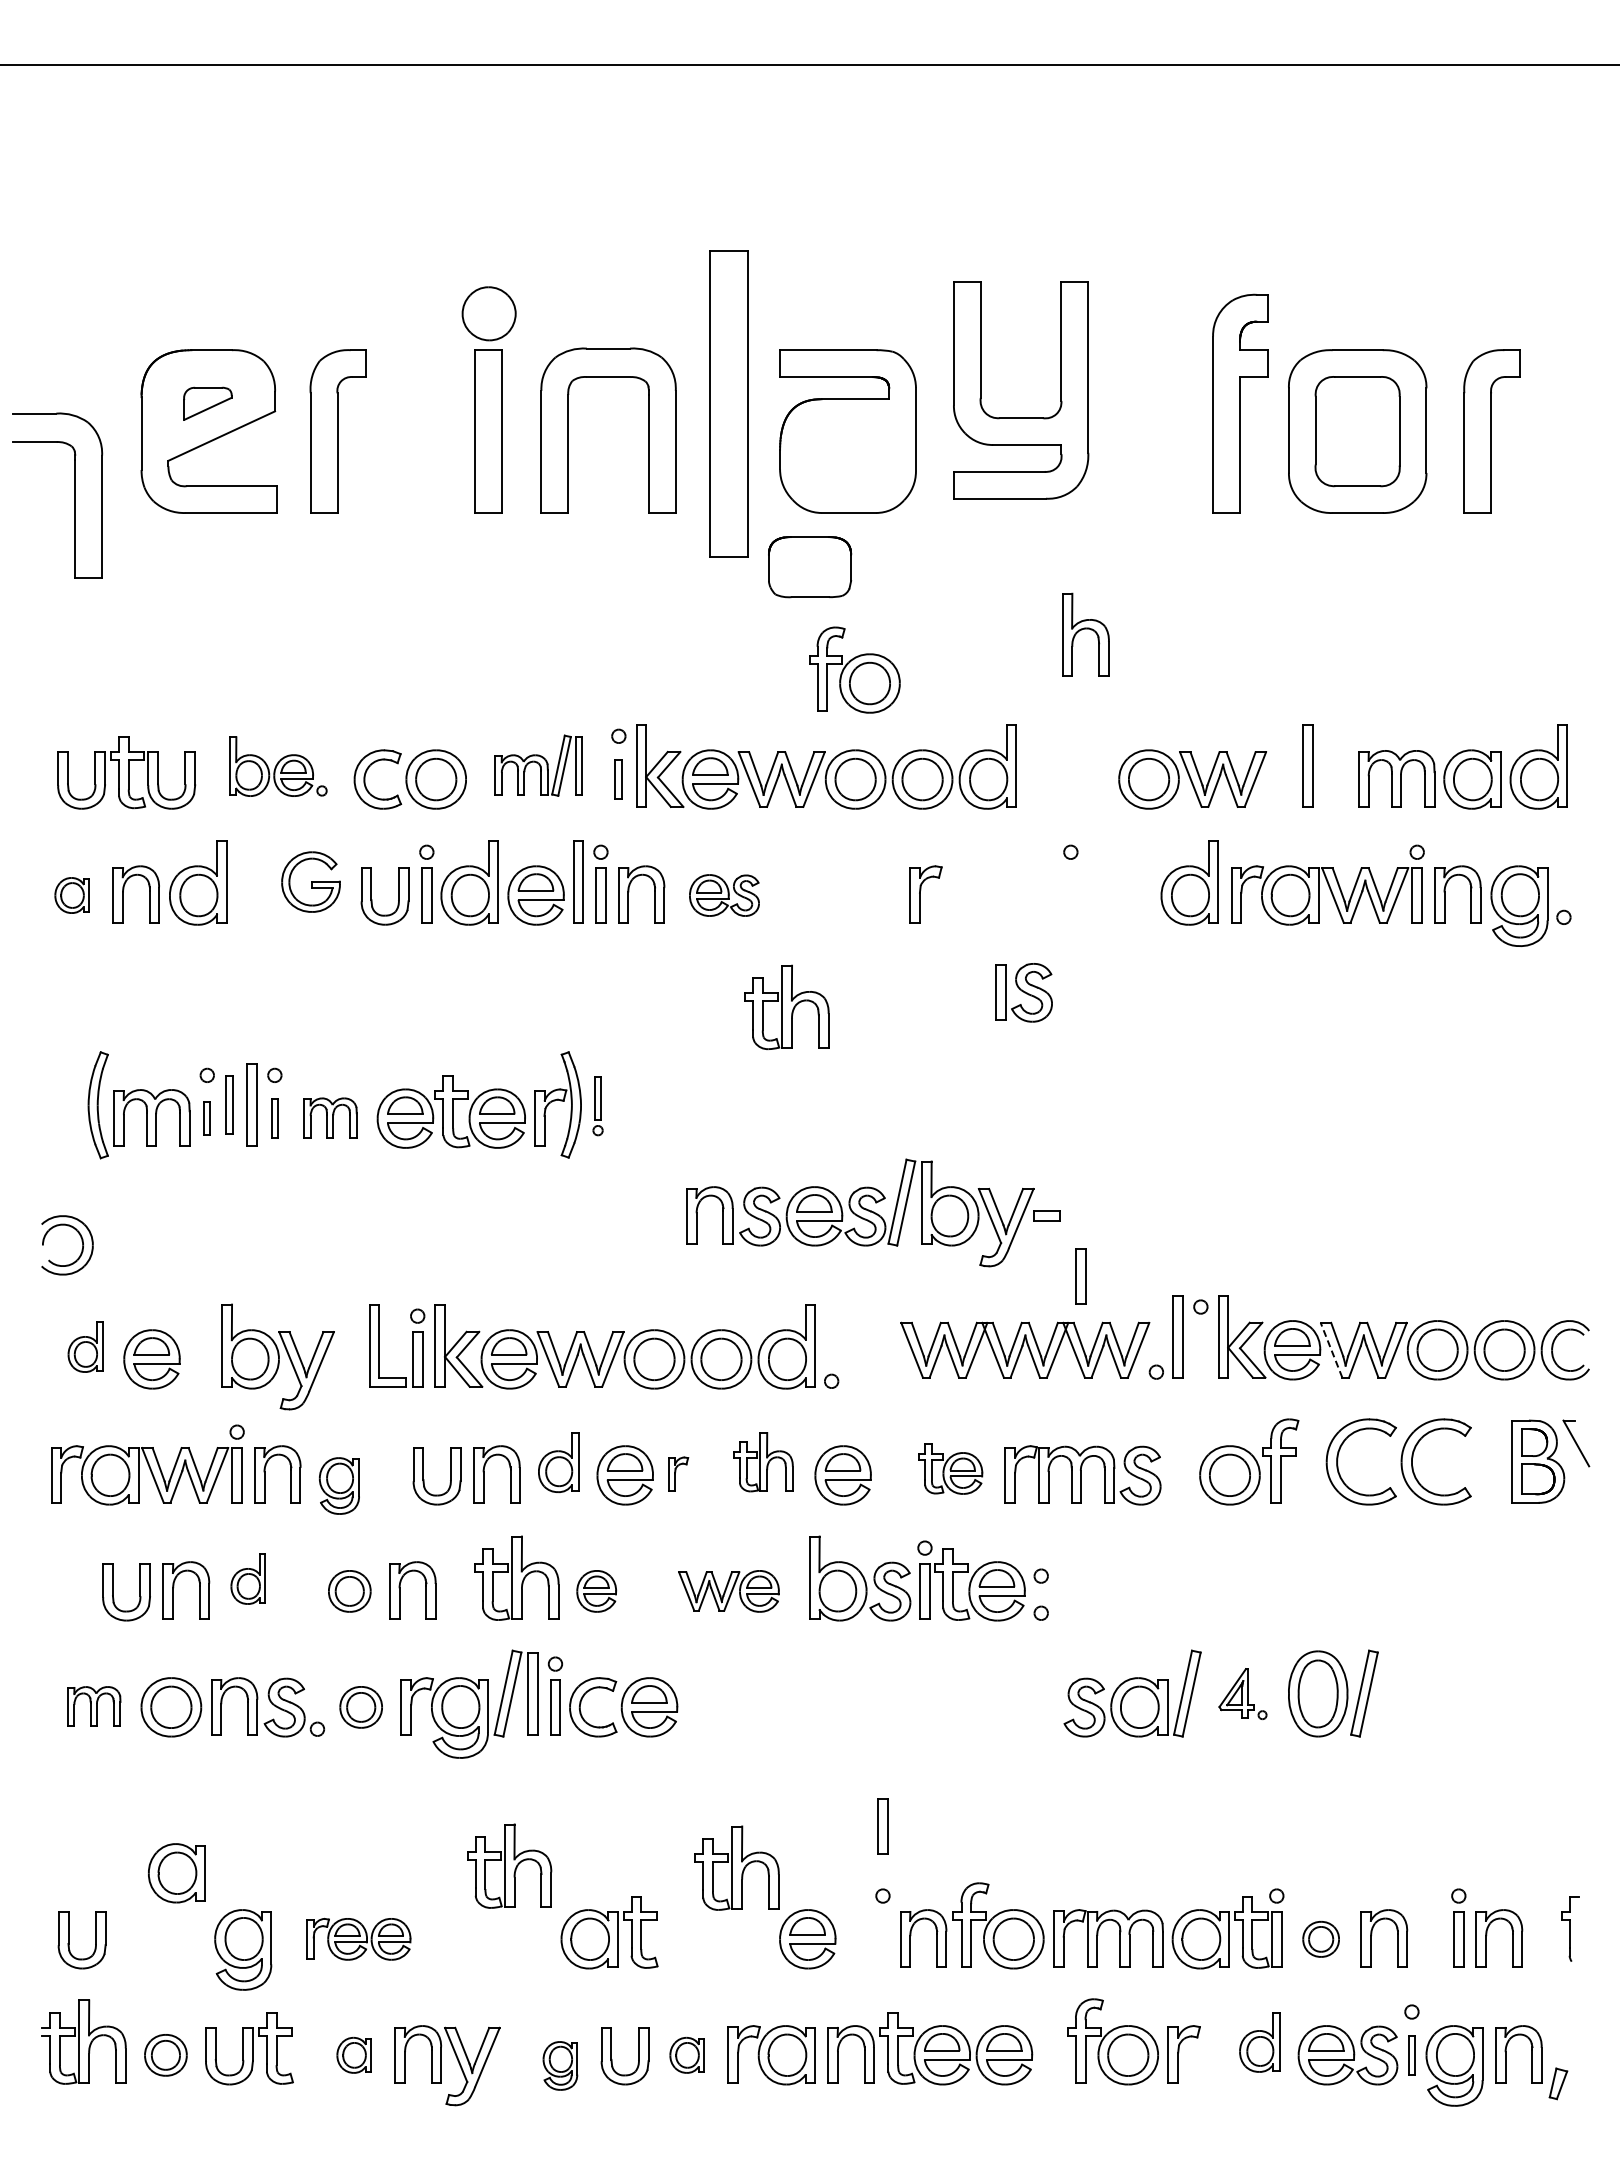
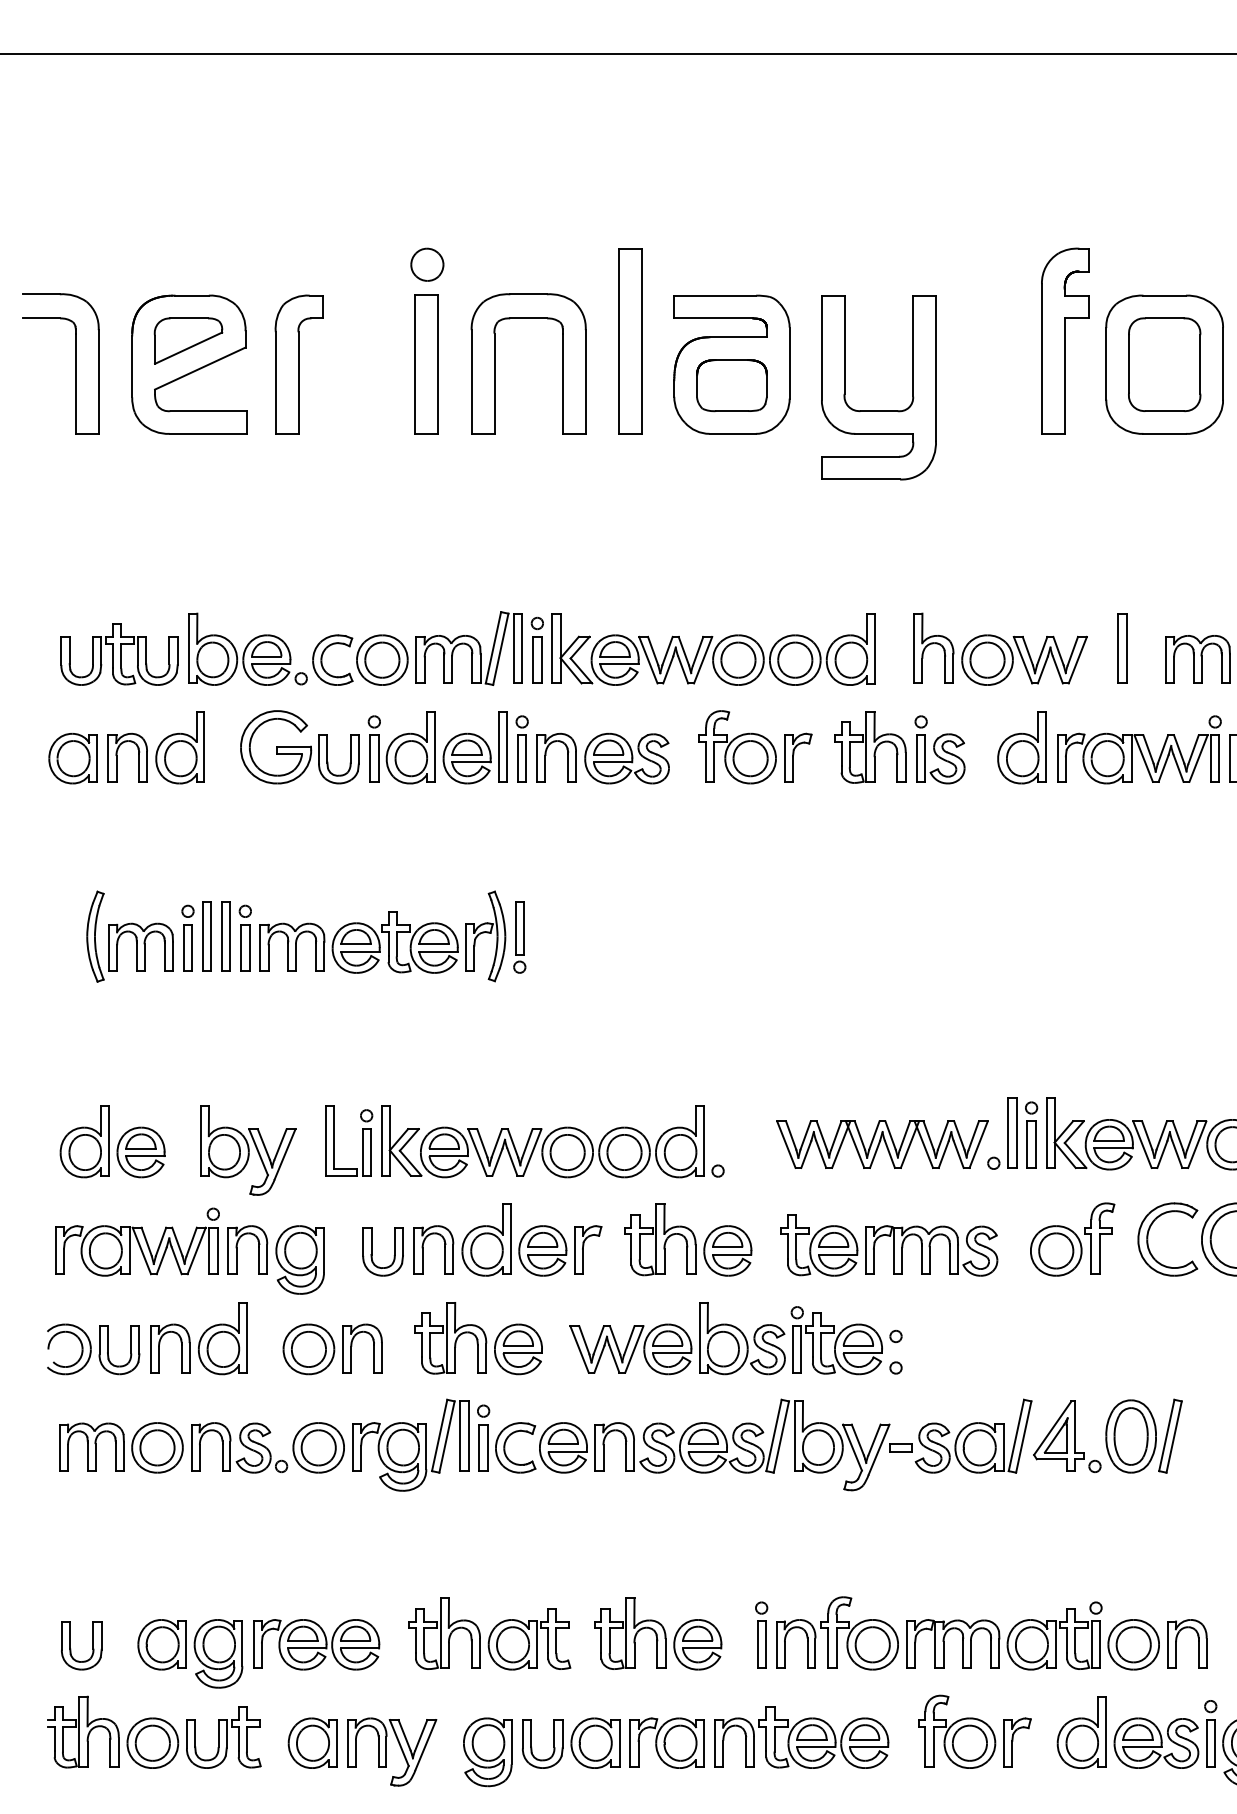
part: (489, 313) -> (427, 264), size x0.71
part: (207, 403) -> (188, 340), size x1.67
part: (728, 403) -> (630, 340), size x0.71
part: (1021, 417) -> (879, 410), moved
part: (74, 495) -> (75, 363), moved
part: (810, 567) -> (732, 385), moved
part: (1085, 634) -> (933, 648), moved
part: (854, 669) -> (737, 746), moved
part: (538, 765) -> (469, 648), size x1.43
part: (278, 766) -> (248, 649), size x1.43
part: (618, 779) -> (537, 660), size x1.43
part: (310, 881) -> (275, 746), size x1.43
part: (72, 895) -> (73, 758), size x1.67
part: (724, 895) -> (627, 758), size x1.43
part: (1023, 992) -> (940, 758), moved
part: (786, 1007) -> (869, 747), moved
part: (229, 1104) -> (206, 936), size x1.43
part: (597, 1105) -> (519, 936), size x1.43
part: (330, 1117) -> (292, 947), size x1.43
part: (206, 1118) -> (187, 947), size x1.67
part: (274, 1118) -> (245, 947), size x1.43
part: (873, 1212) -> (753, 1444), moved
part: (81, 1241) -> (81, 1346), moved
part: (1080, 1276) -> (1031, 1144), moved
part: (85, 1346) -> (84, 1141), size x1.67
line: (1331, 1349) -> (1142, 1144), dashed -> solid
part: (763, 1461) -> (660, 1239), size x1.43
part: (558, 1462) -> (486, 1240), size x1.43
part: (950, 1468) -> (818, 1245), size x1.43
part: (678, 1474) -> (588, 1250), size x1.67
part: (339, 1485) -> (300, 1259), size x1.43
part: (248, 1578) -> (222, 1338), size x1.67
part: (349, 1591) -> (308, 1349), size x1.43
part: (596, 1591) -> (518, 1349), size x1.43
part: (728, 1591) -> (630, 1349), size x1.43
part: (1242, 1693) -> (1066, 1436), size x1.67
part: (93, 1706) -> (91, 1447), size x1.43
part: (360, 1707) -> (318, 1448), size x1.43
part: (882, 1826) -> (761, 1644), moved
part: (509, 1865) -> (444, 1633), moved
part: (736, 1867) -> (629, 1633), moved
part: (176, 1873) -> (161, 1644), moved
part: (358, 1939) -> (316, 1644), size x1.43
part: (1320, 1939) -> (1133, 1644), size x1.67
part: (1259, 2042) -> (1081, 1732), size x1.43
part: (165, 2055) -> (152, 1743), size x1.43
part: (354, 2055) -> (312, 1743), size x1.67
part: (687, 2055) -> (595, 1743), size x1.67
part: (1411, 2055) -> (1210, 1743), size x1.43
part: (560, 2065) -> (487, 1751), size x1.67

